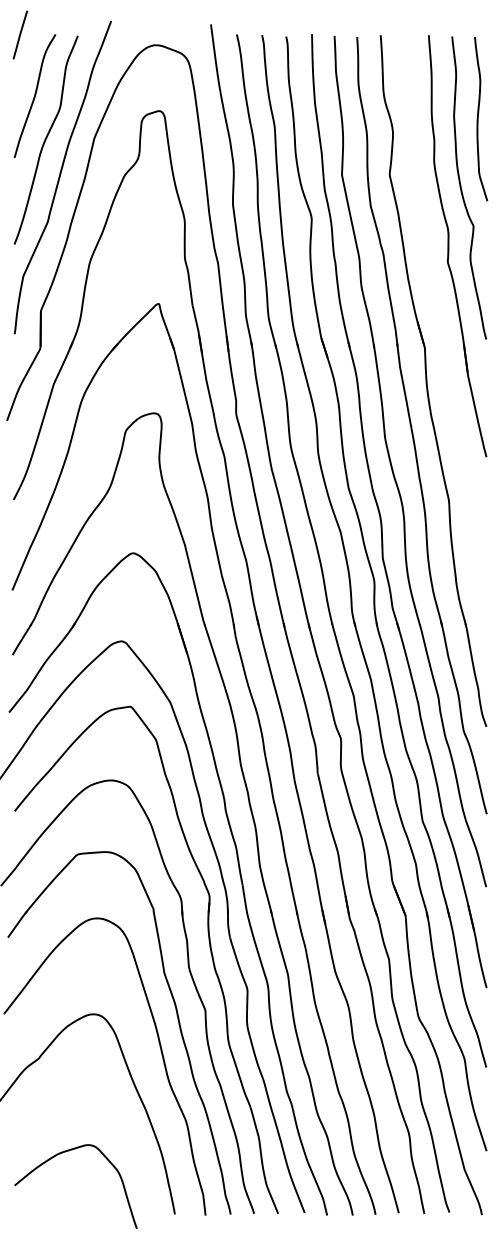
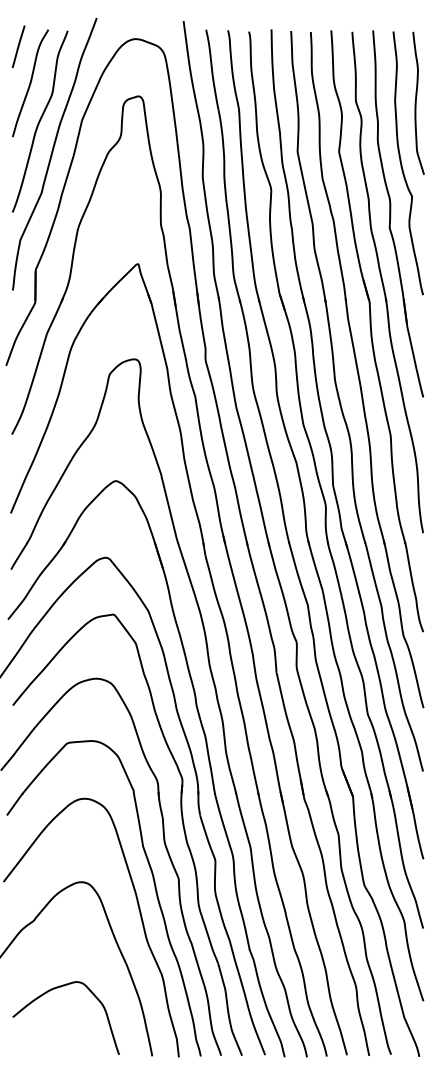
line: (20, 34) -> (18, 46), moved
part: (445, 324) -> (387, 282), added
curve: (60, 1154) -> (52, 990), moved

